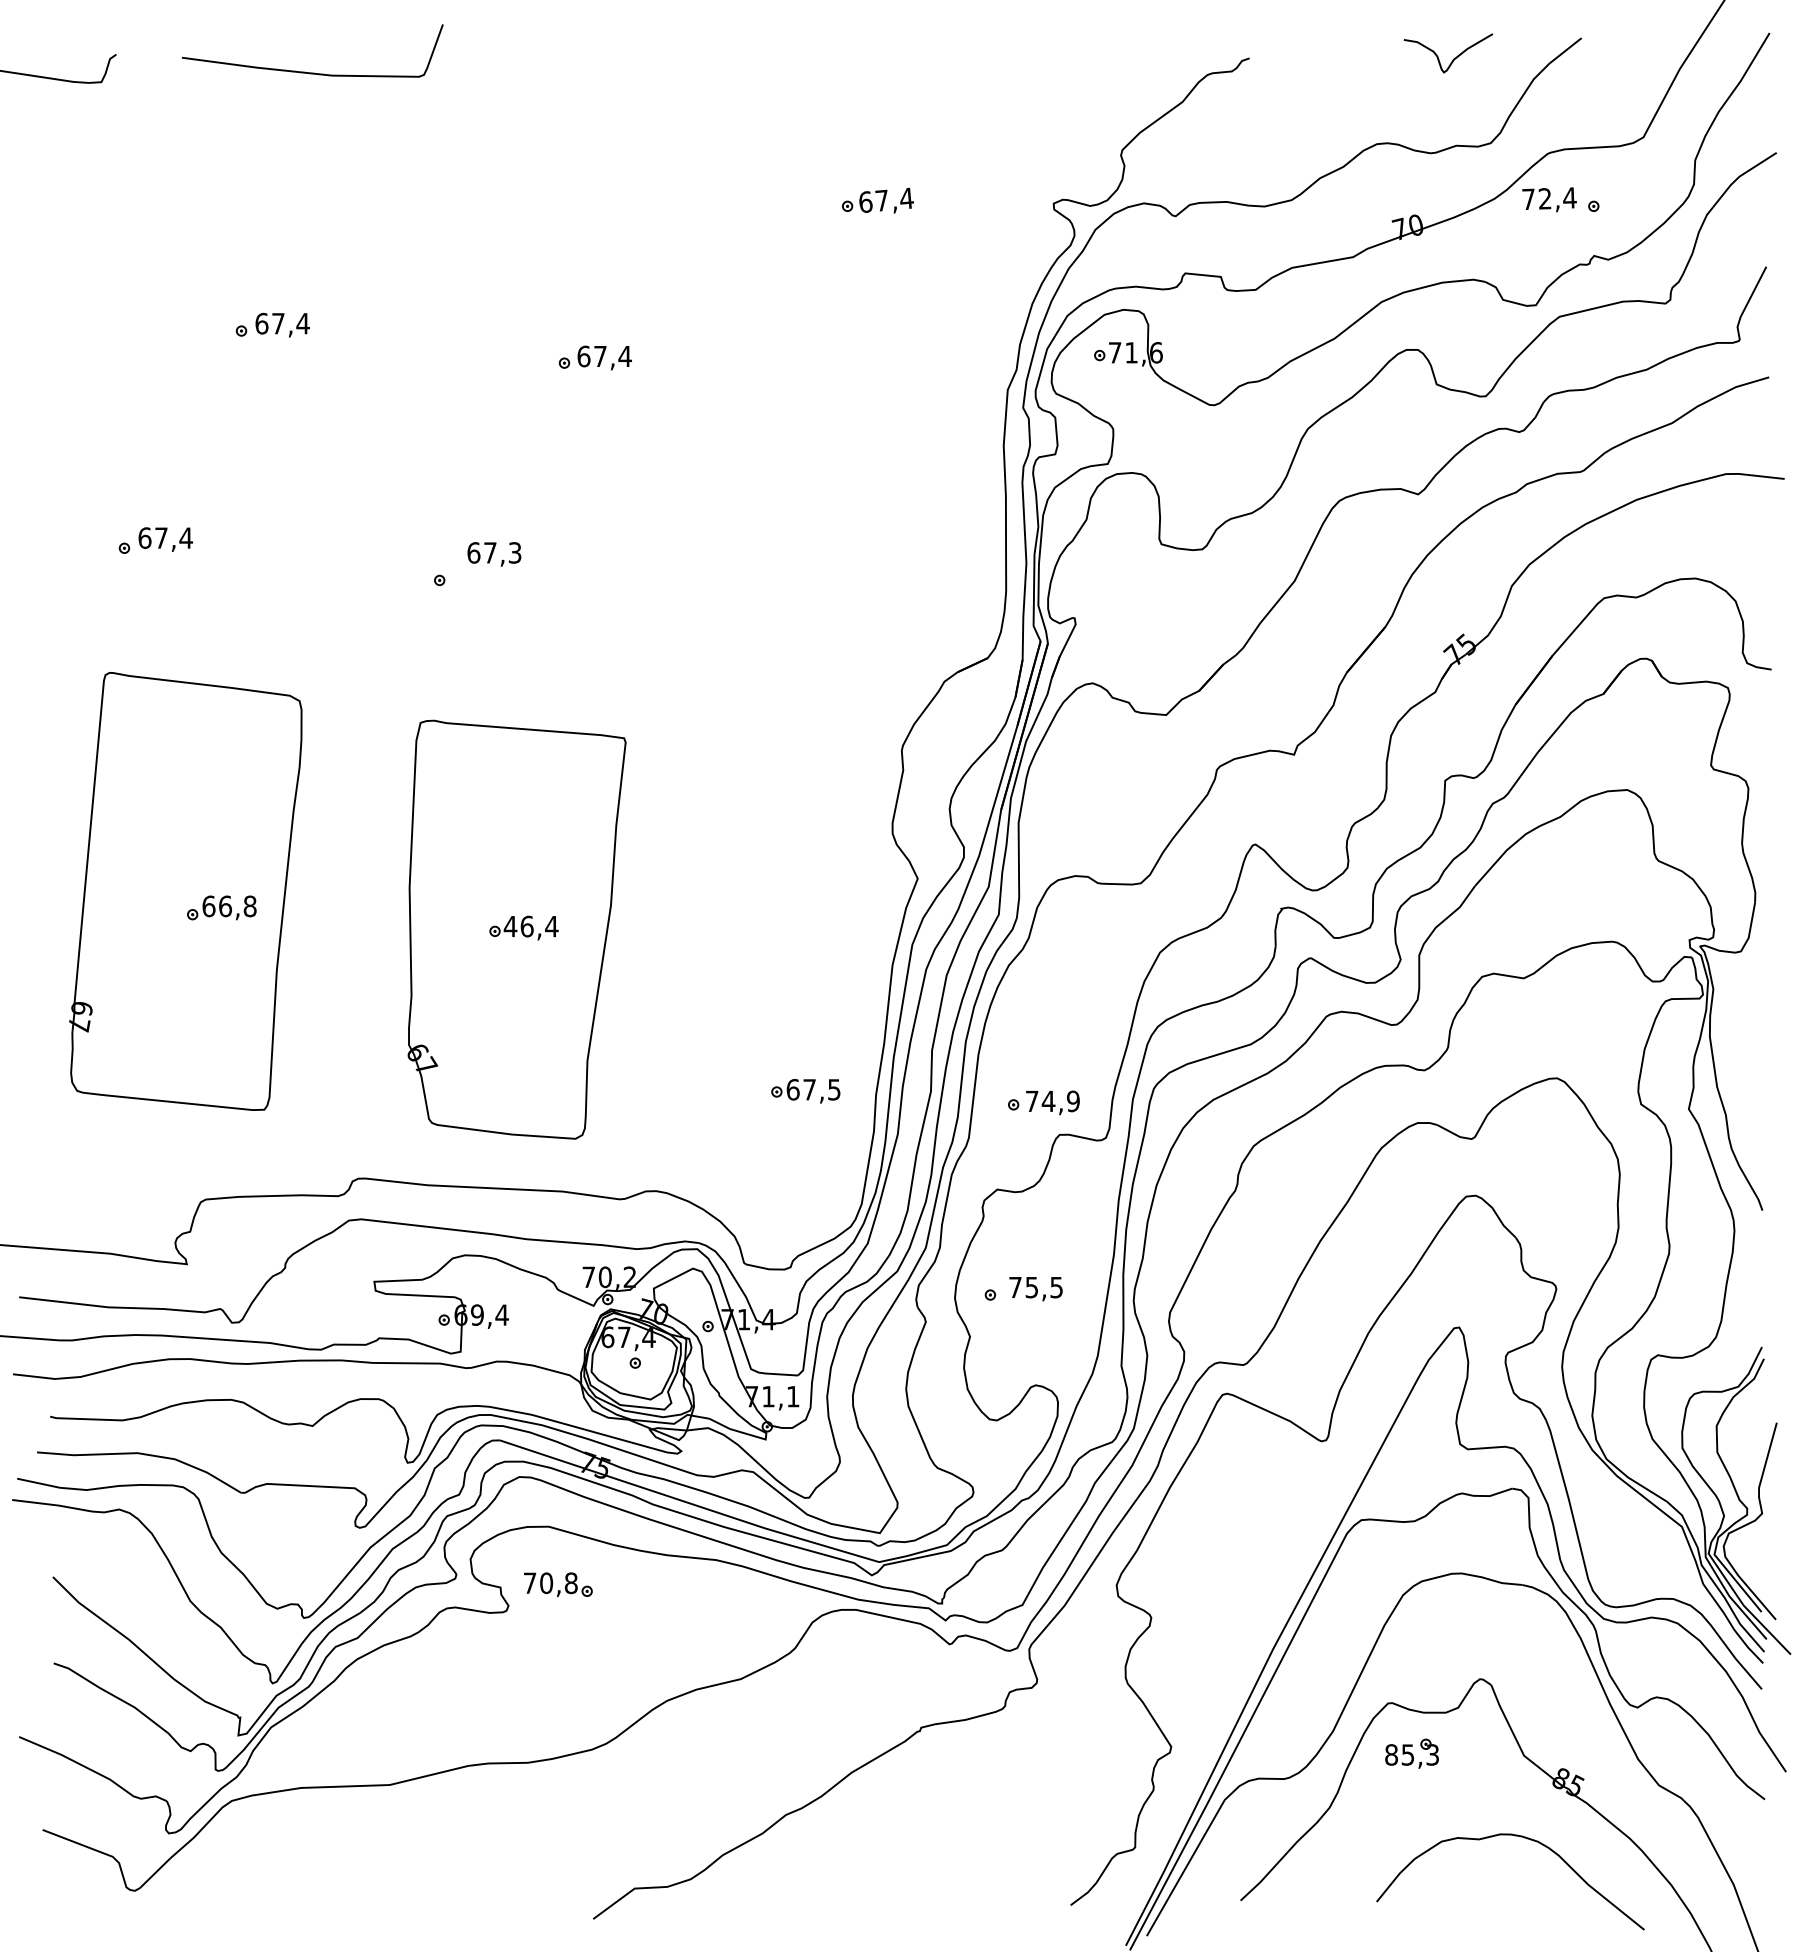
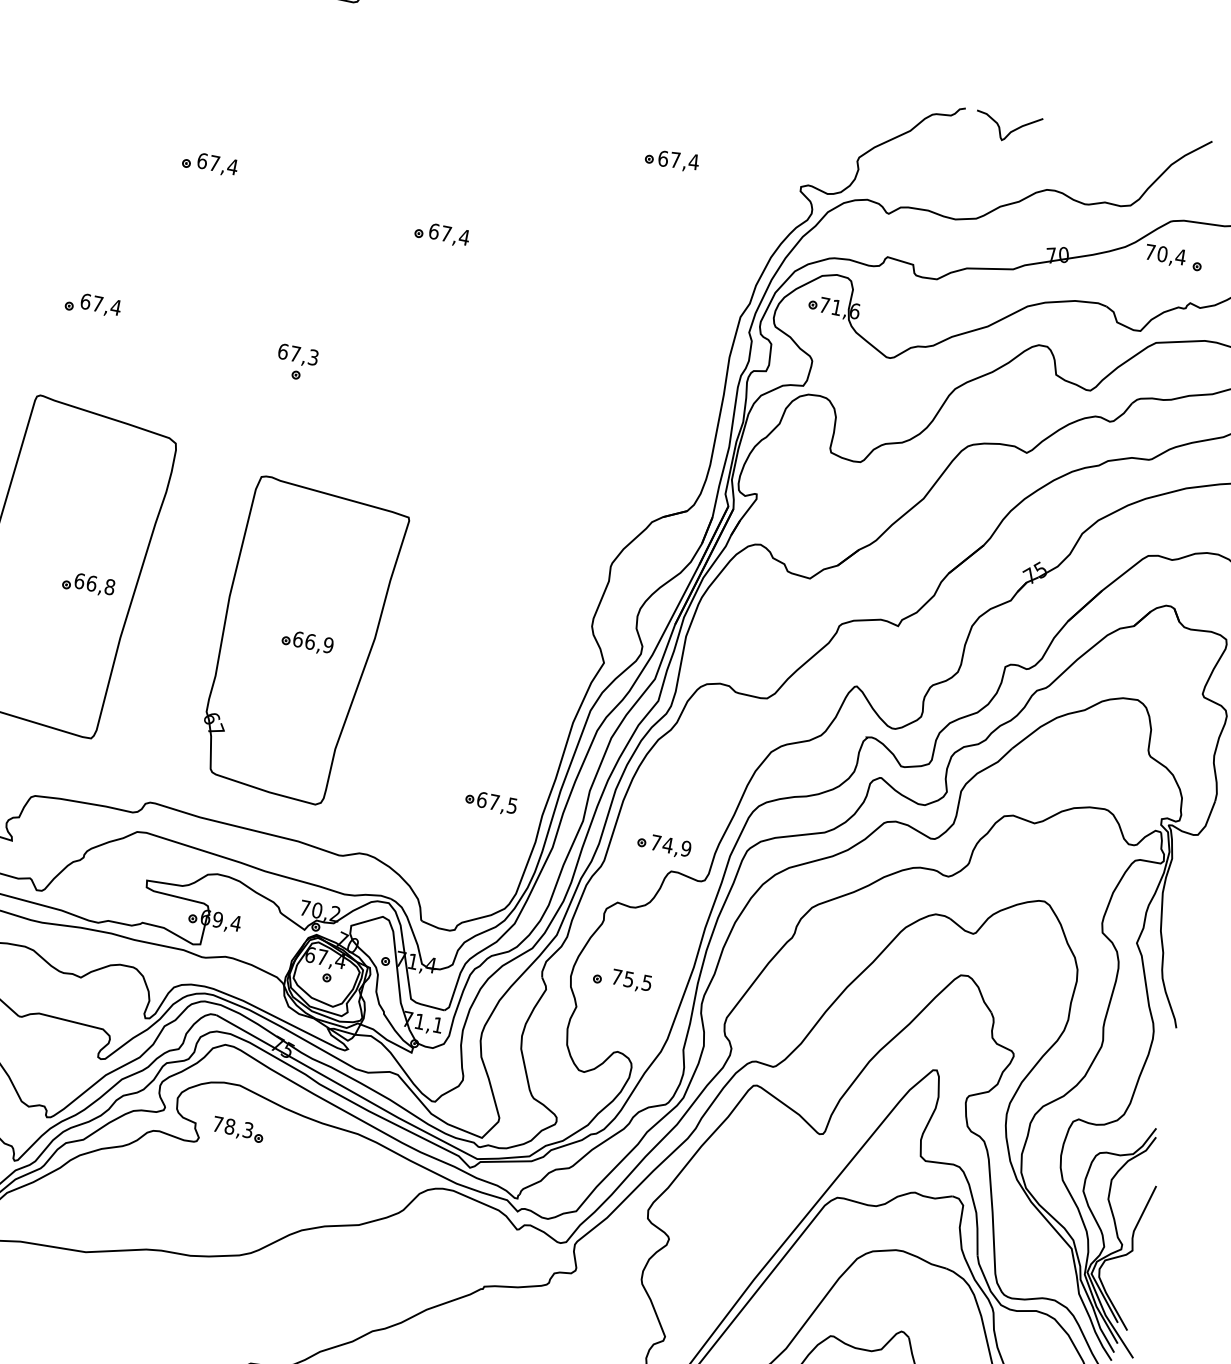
curve: (1453, 58) -> (1010, 131), moved
text: (1544, 198) -> (1162, 253), 72,4 -> 70,4
text: (494, 554) -> (298, 355), moved
text: (530, 926) -> (312, 642), 46,4 -> 66,9
text: (558, 1583) -> (238, 1128), 70,8 -> 78,3

